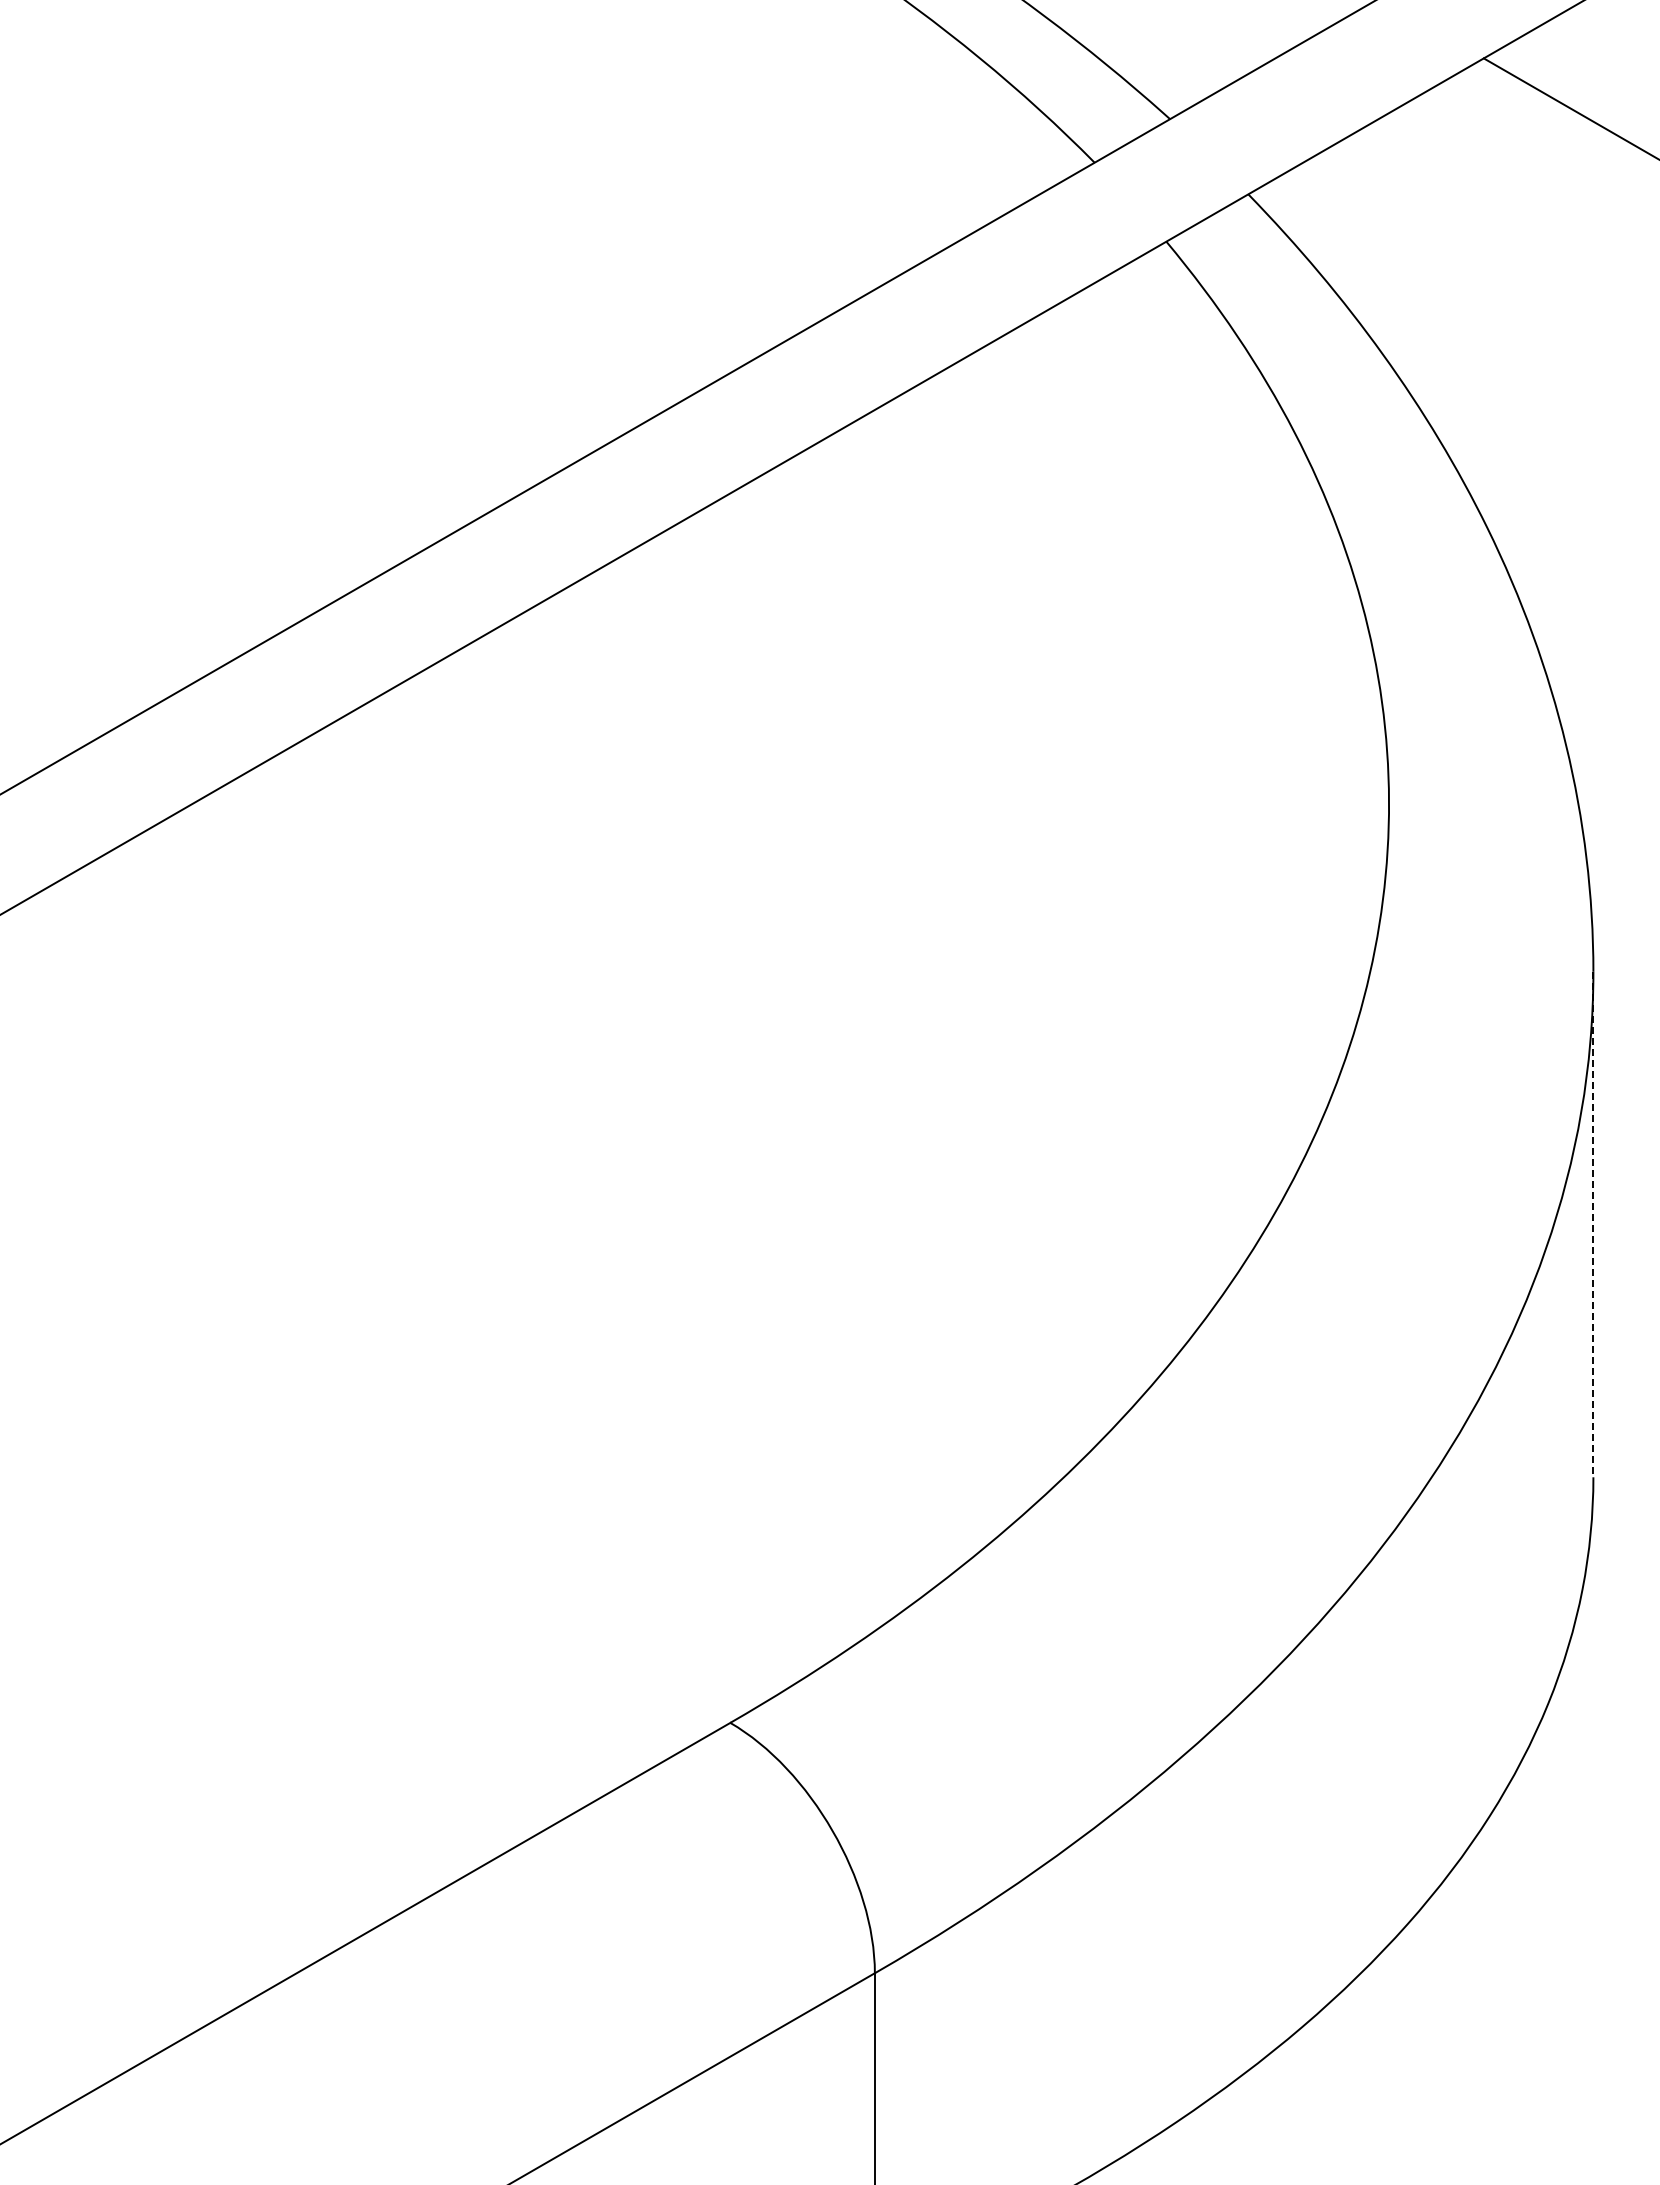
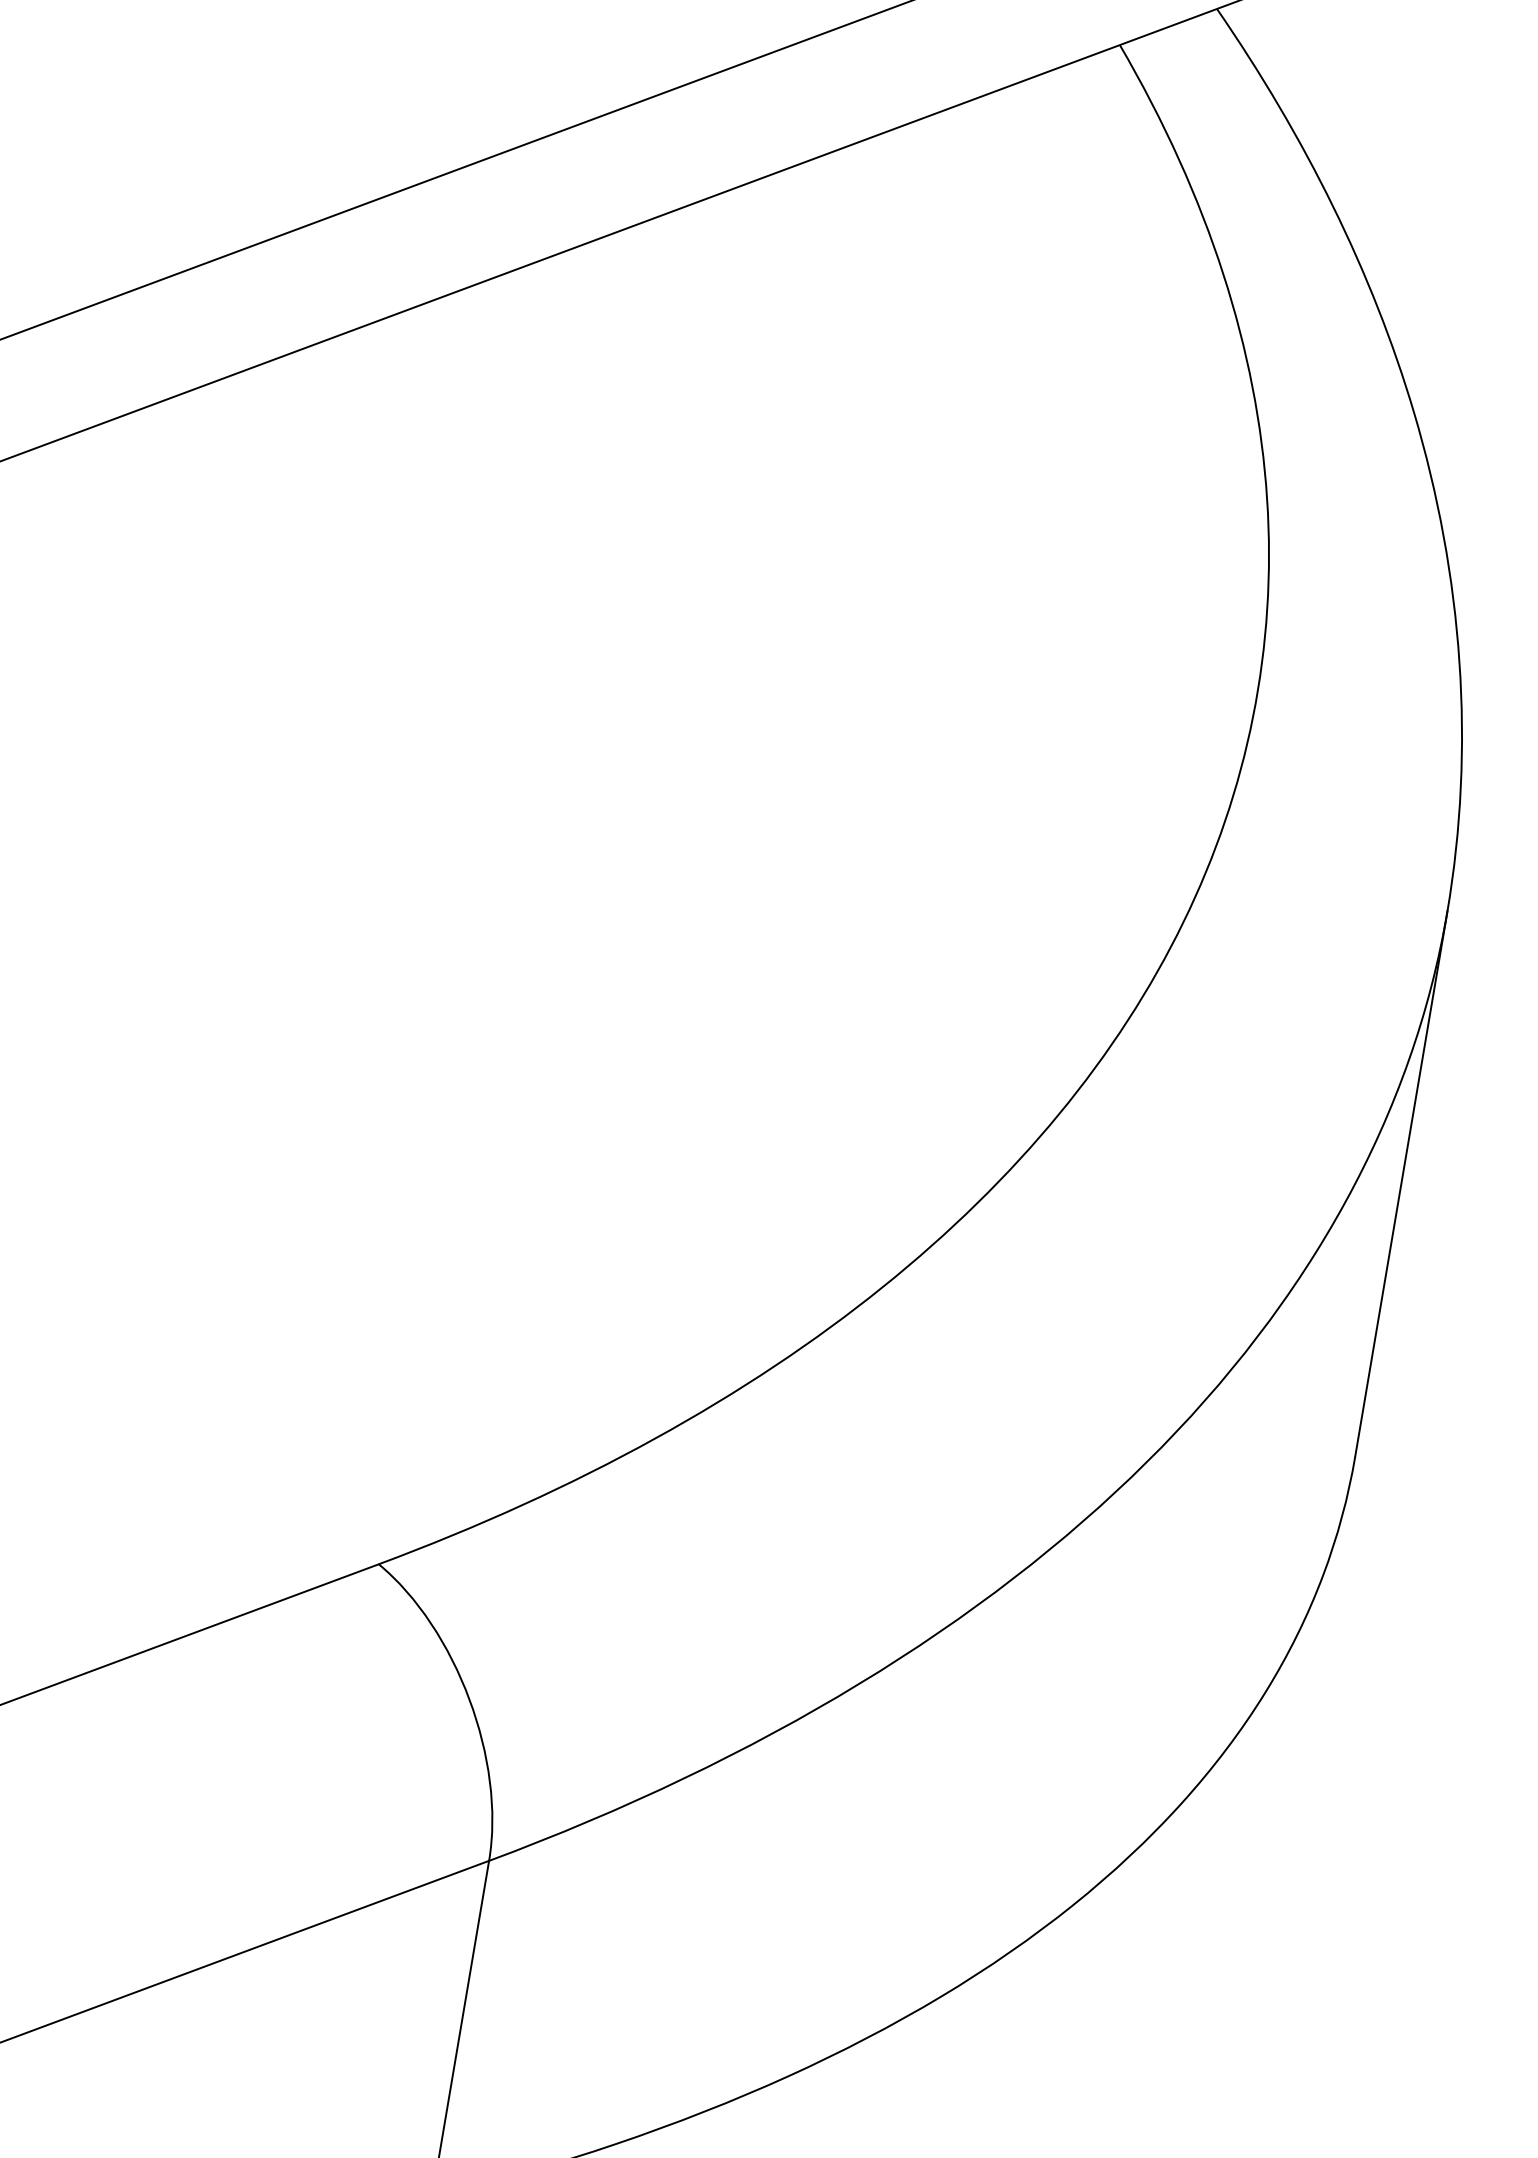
line: (1593, 1224) -> (1401, 1183), dashed -> solid

